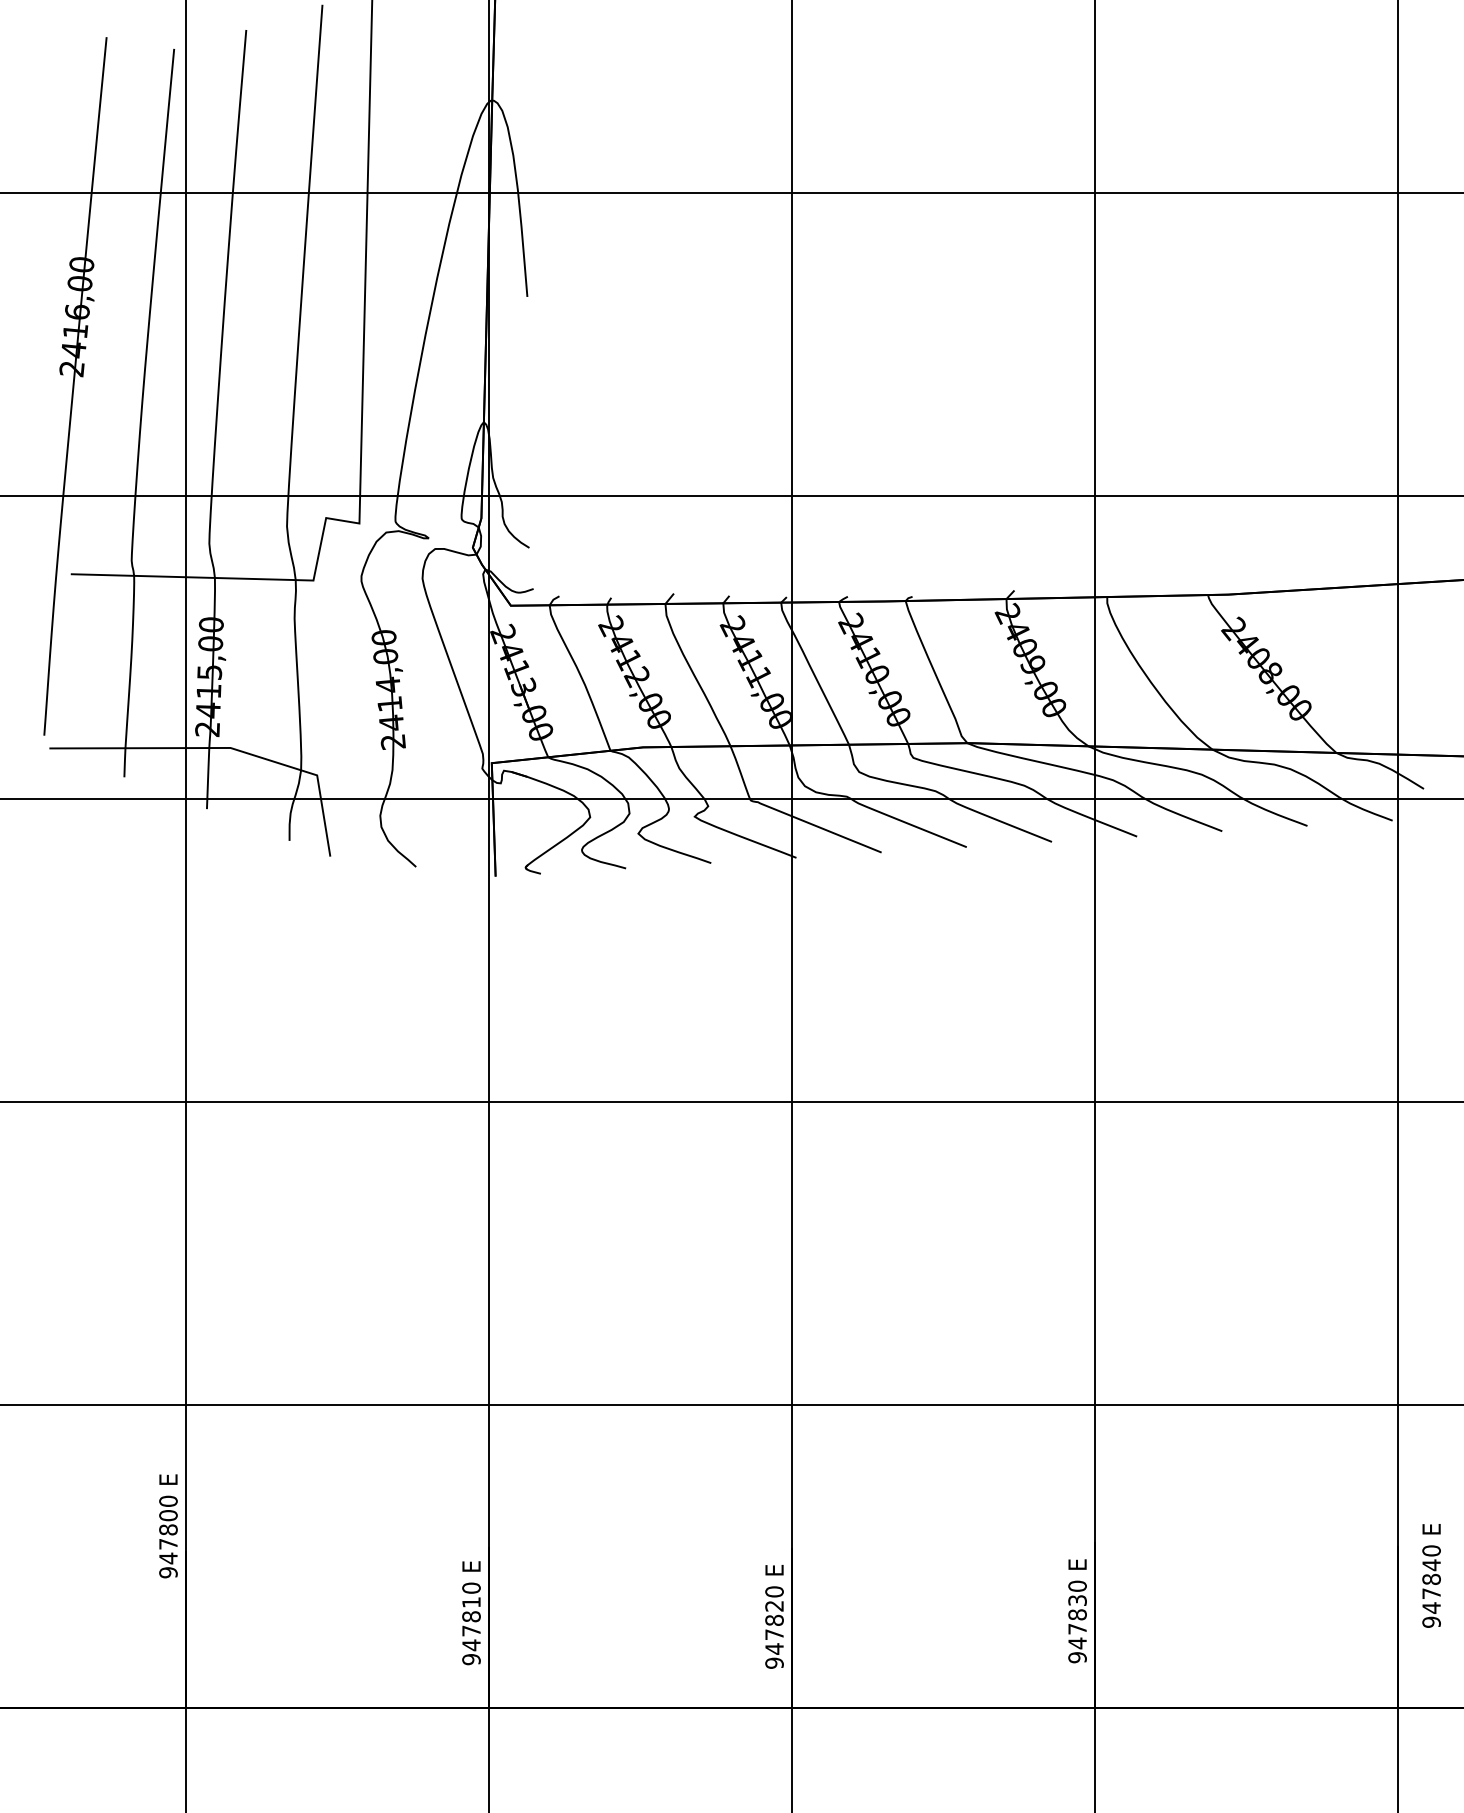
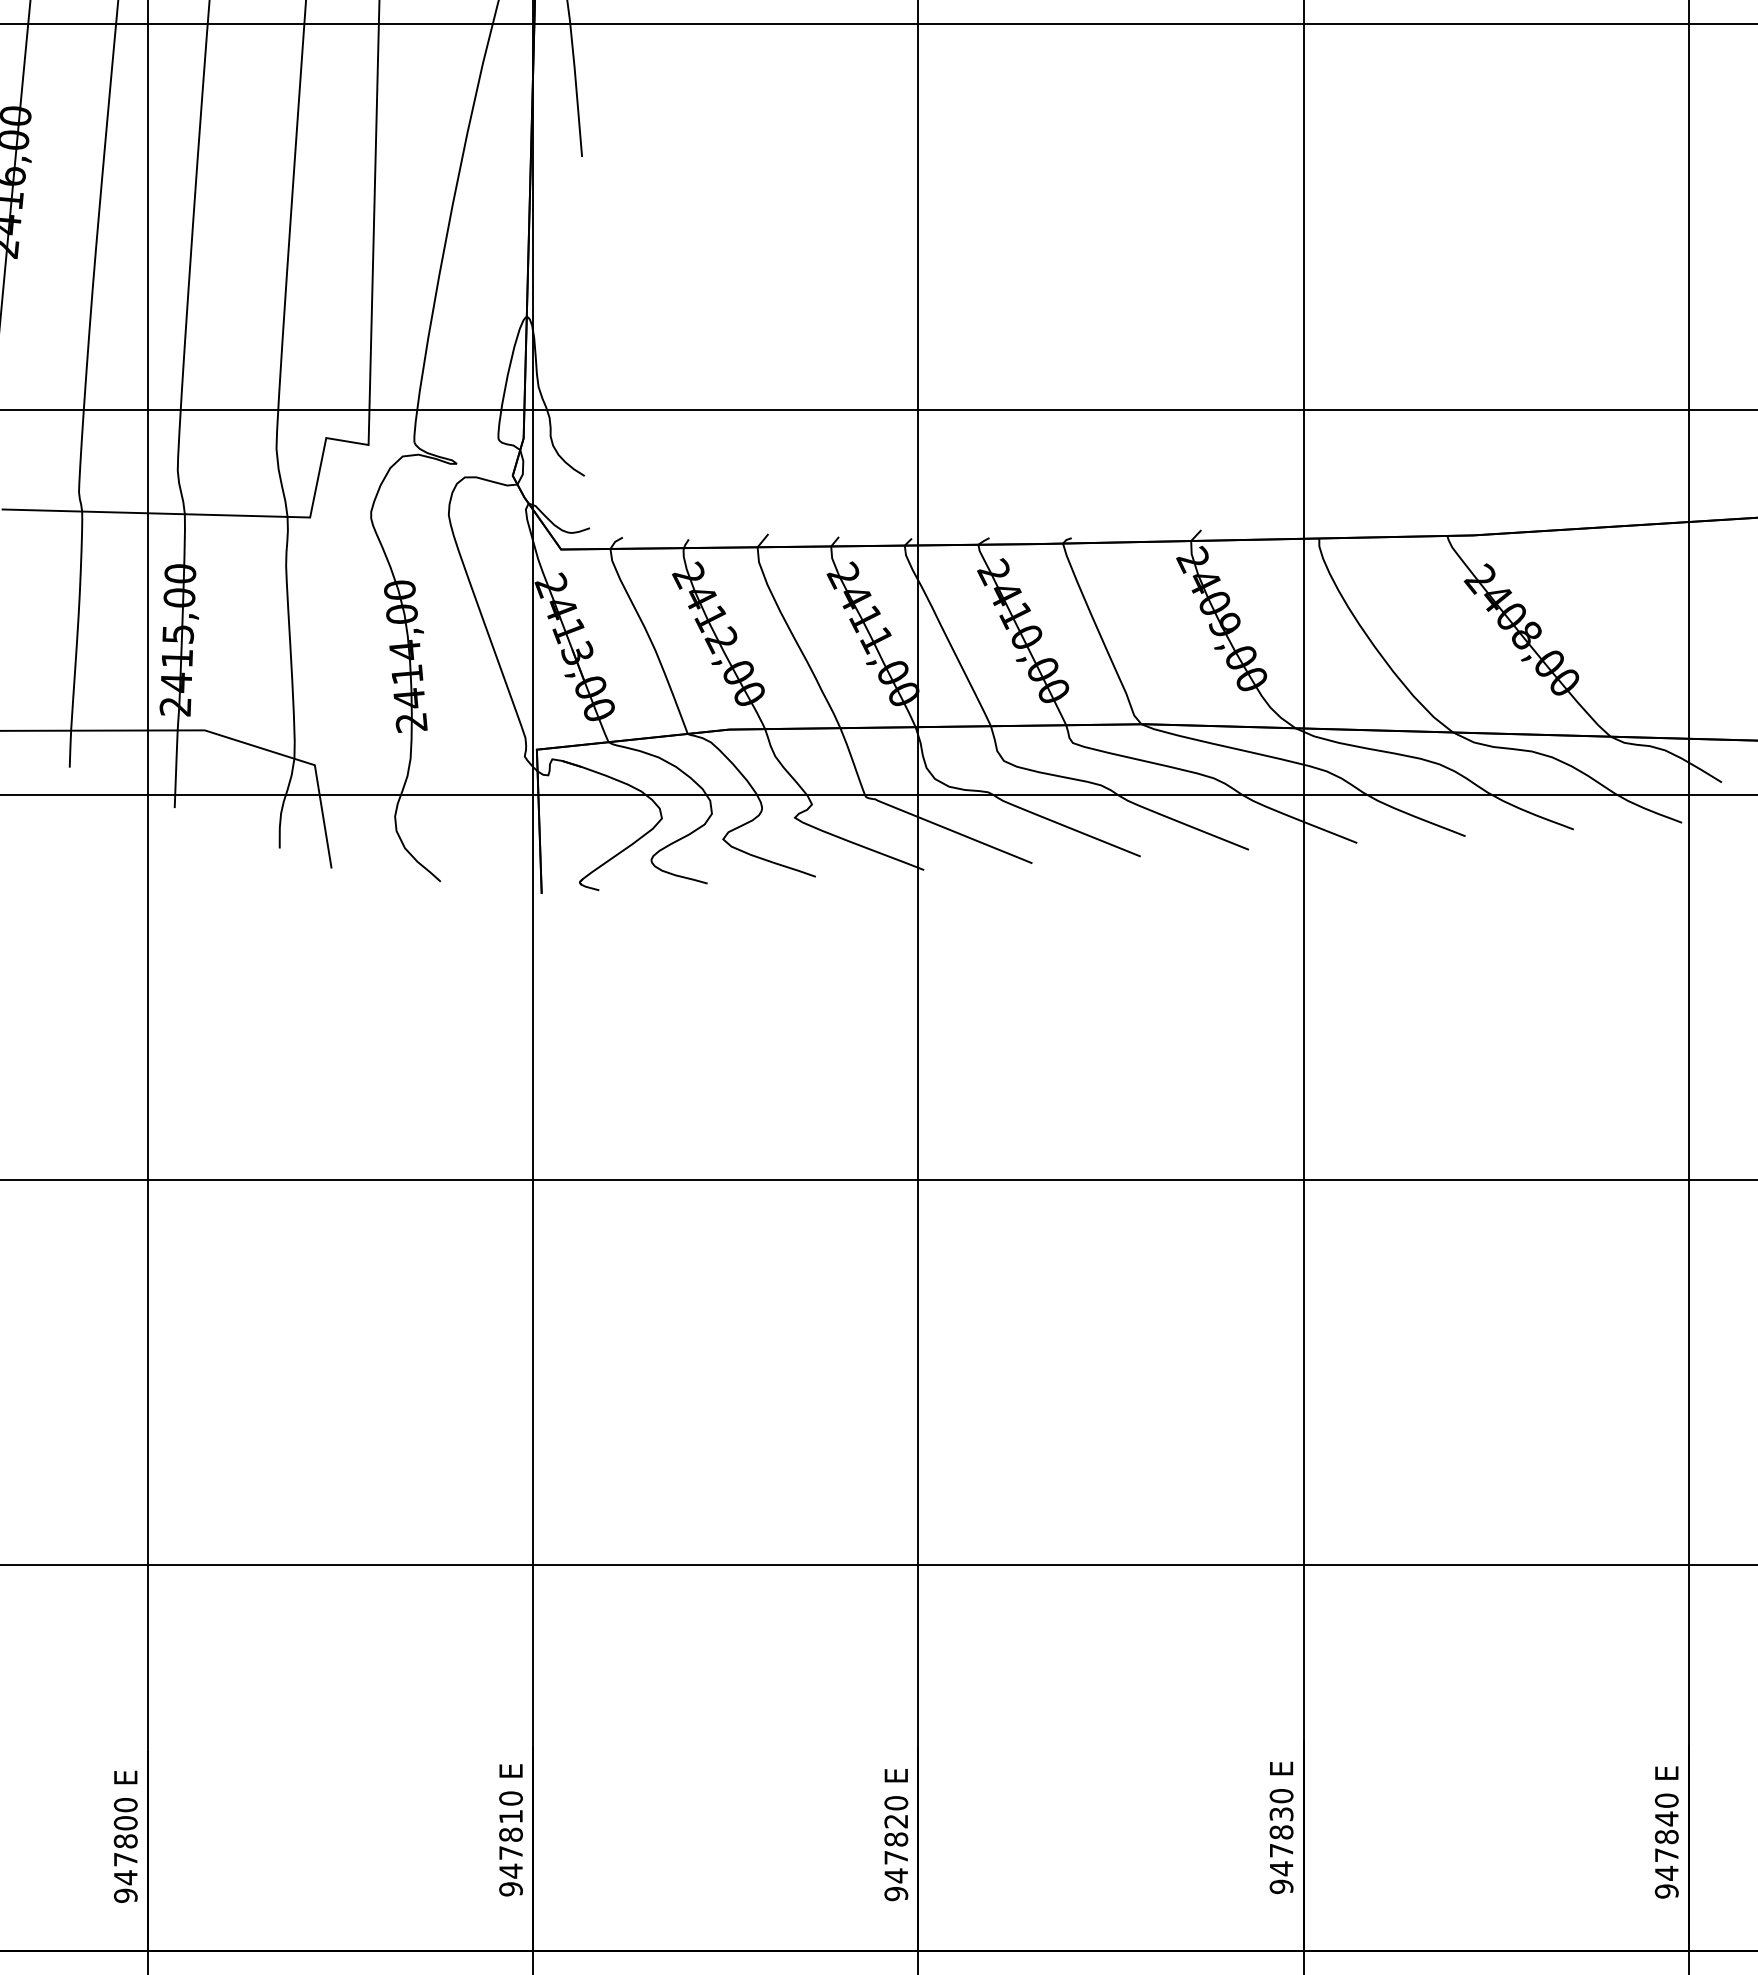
text: (168, 1526) -> (125, 1837), moved
text: (1431, 1575) -> (1666, 1831), moved

